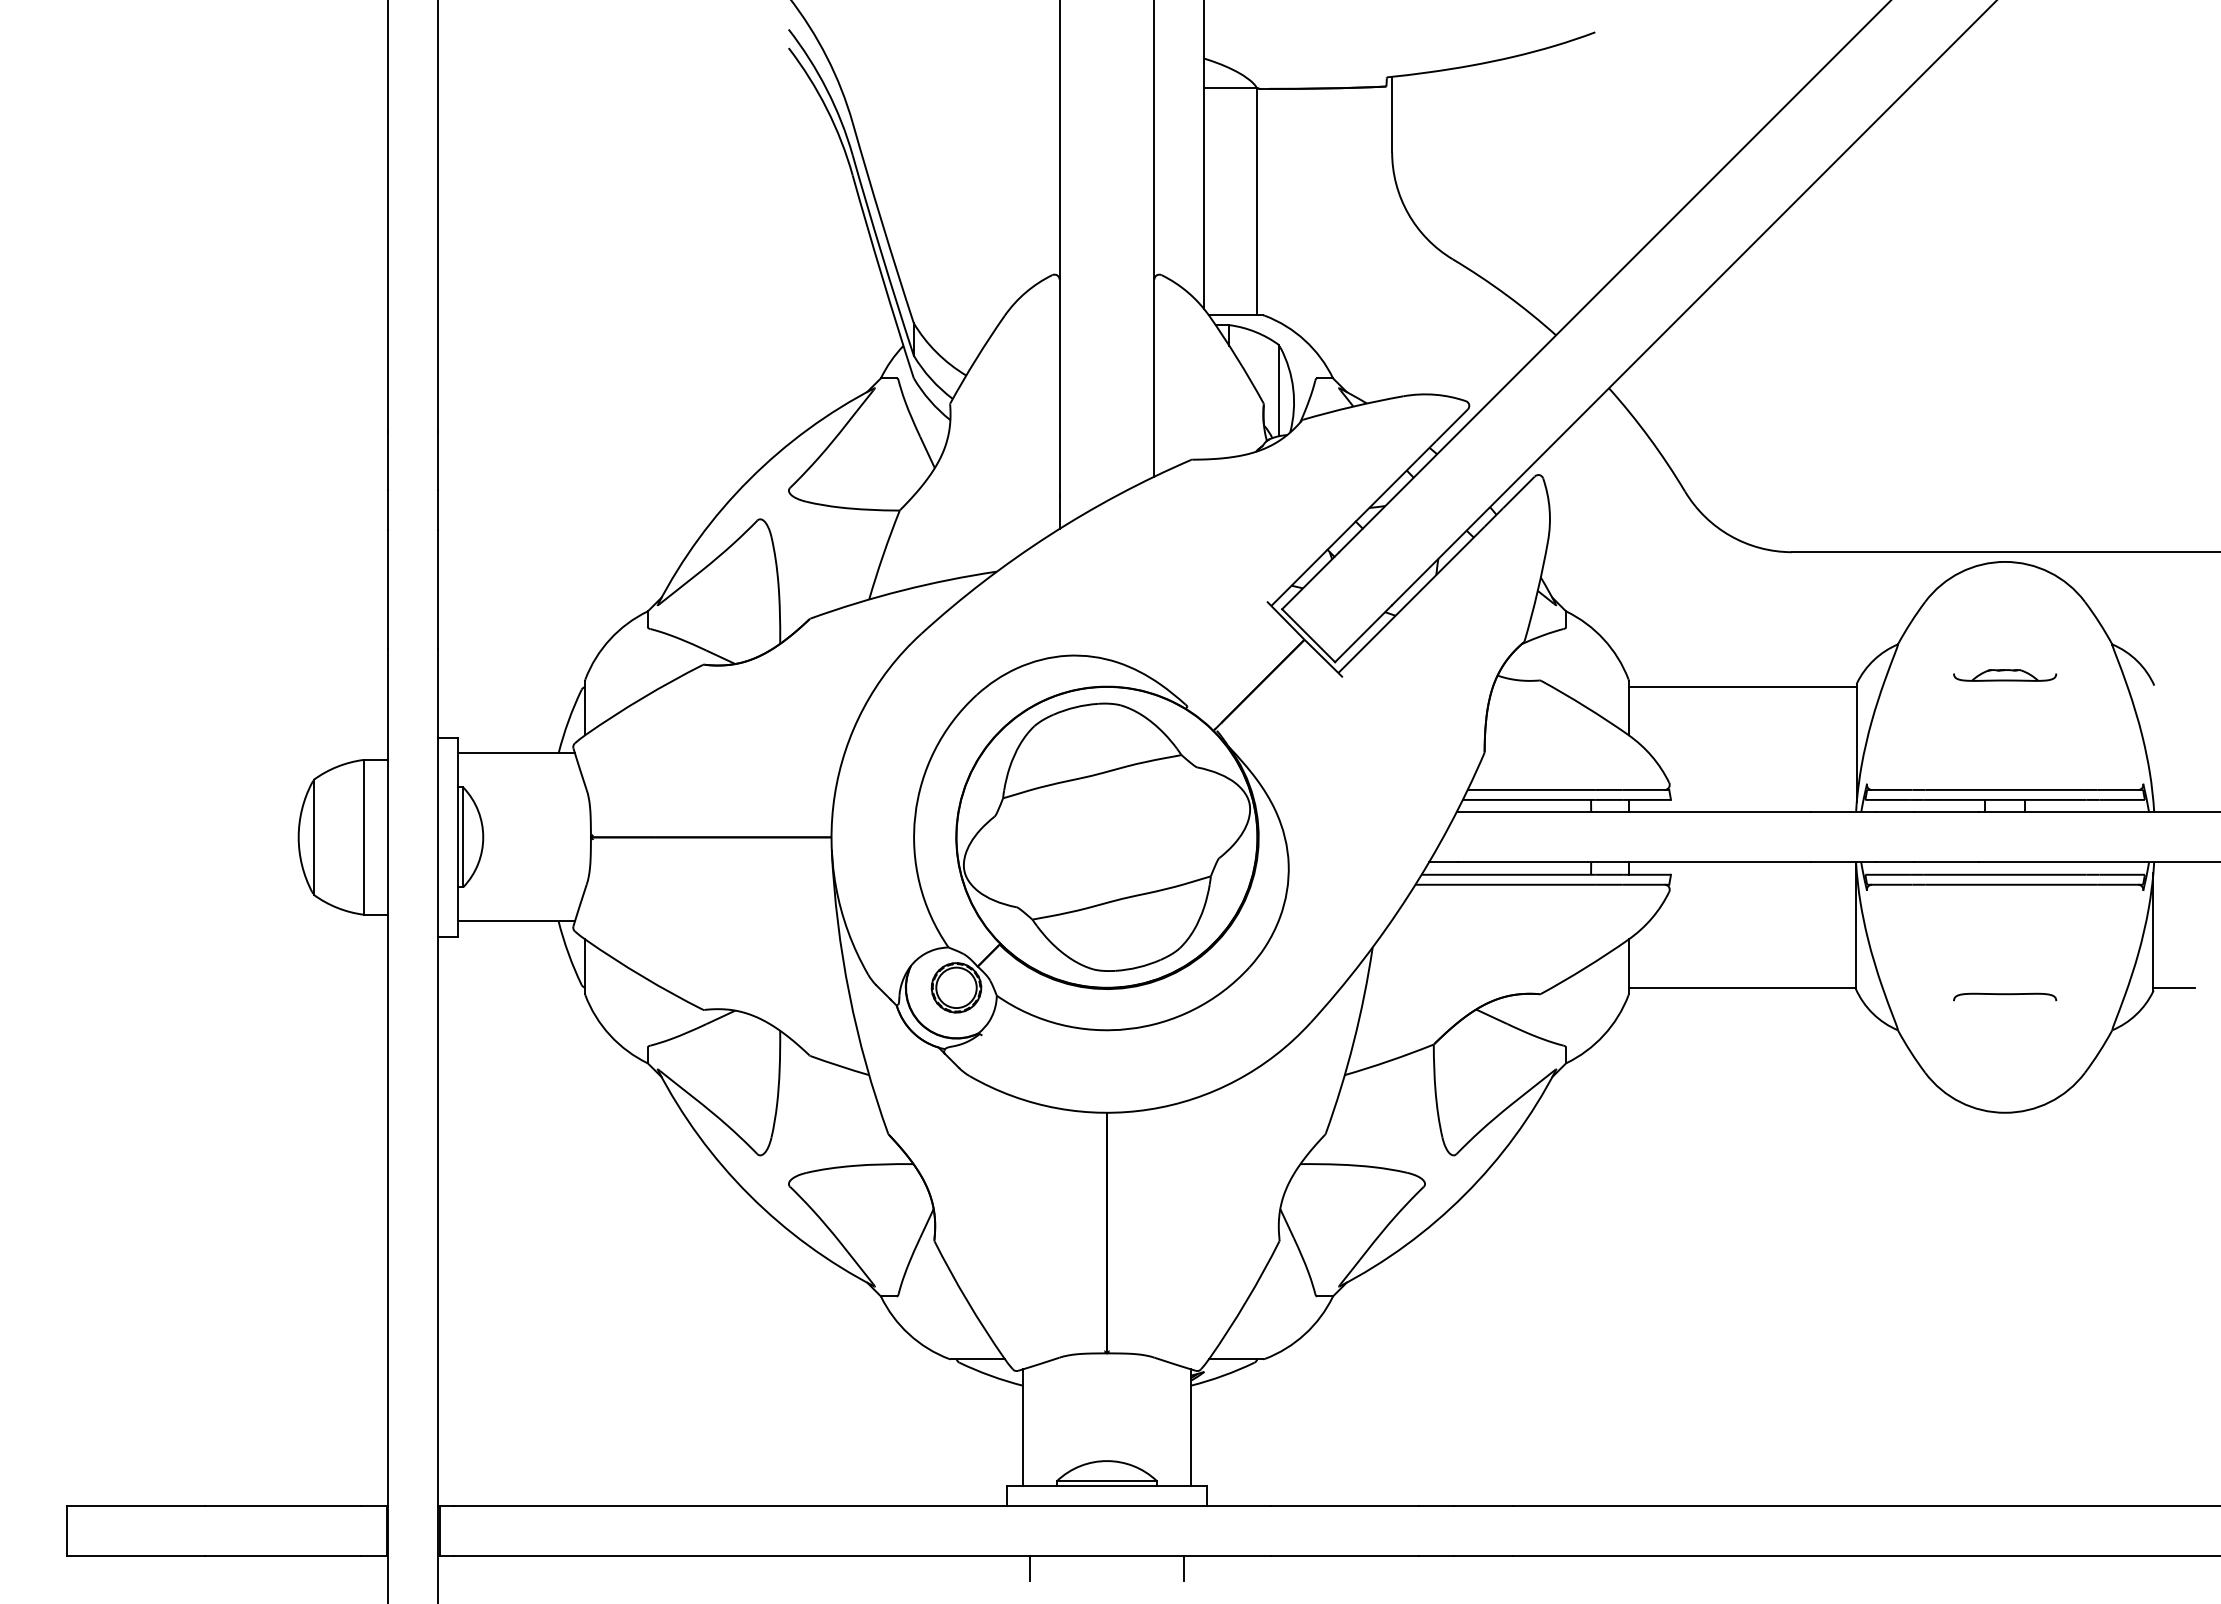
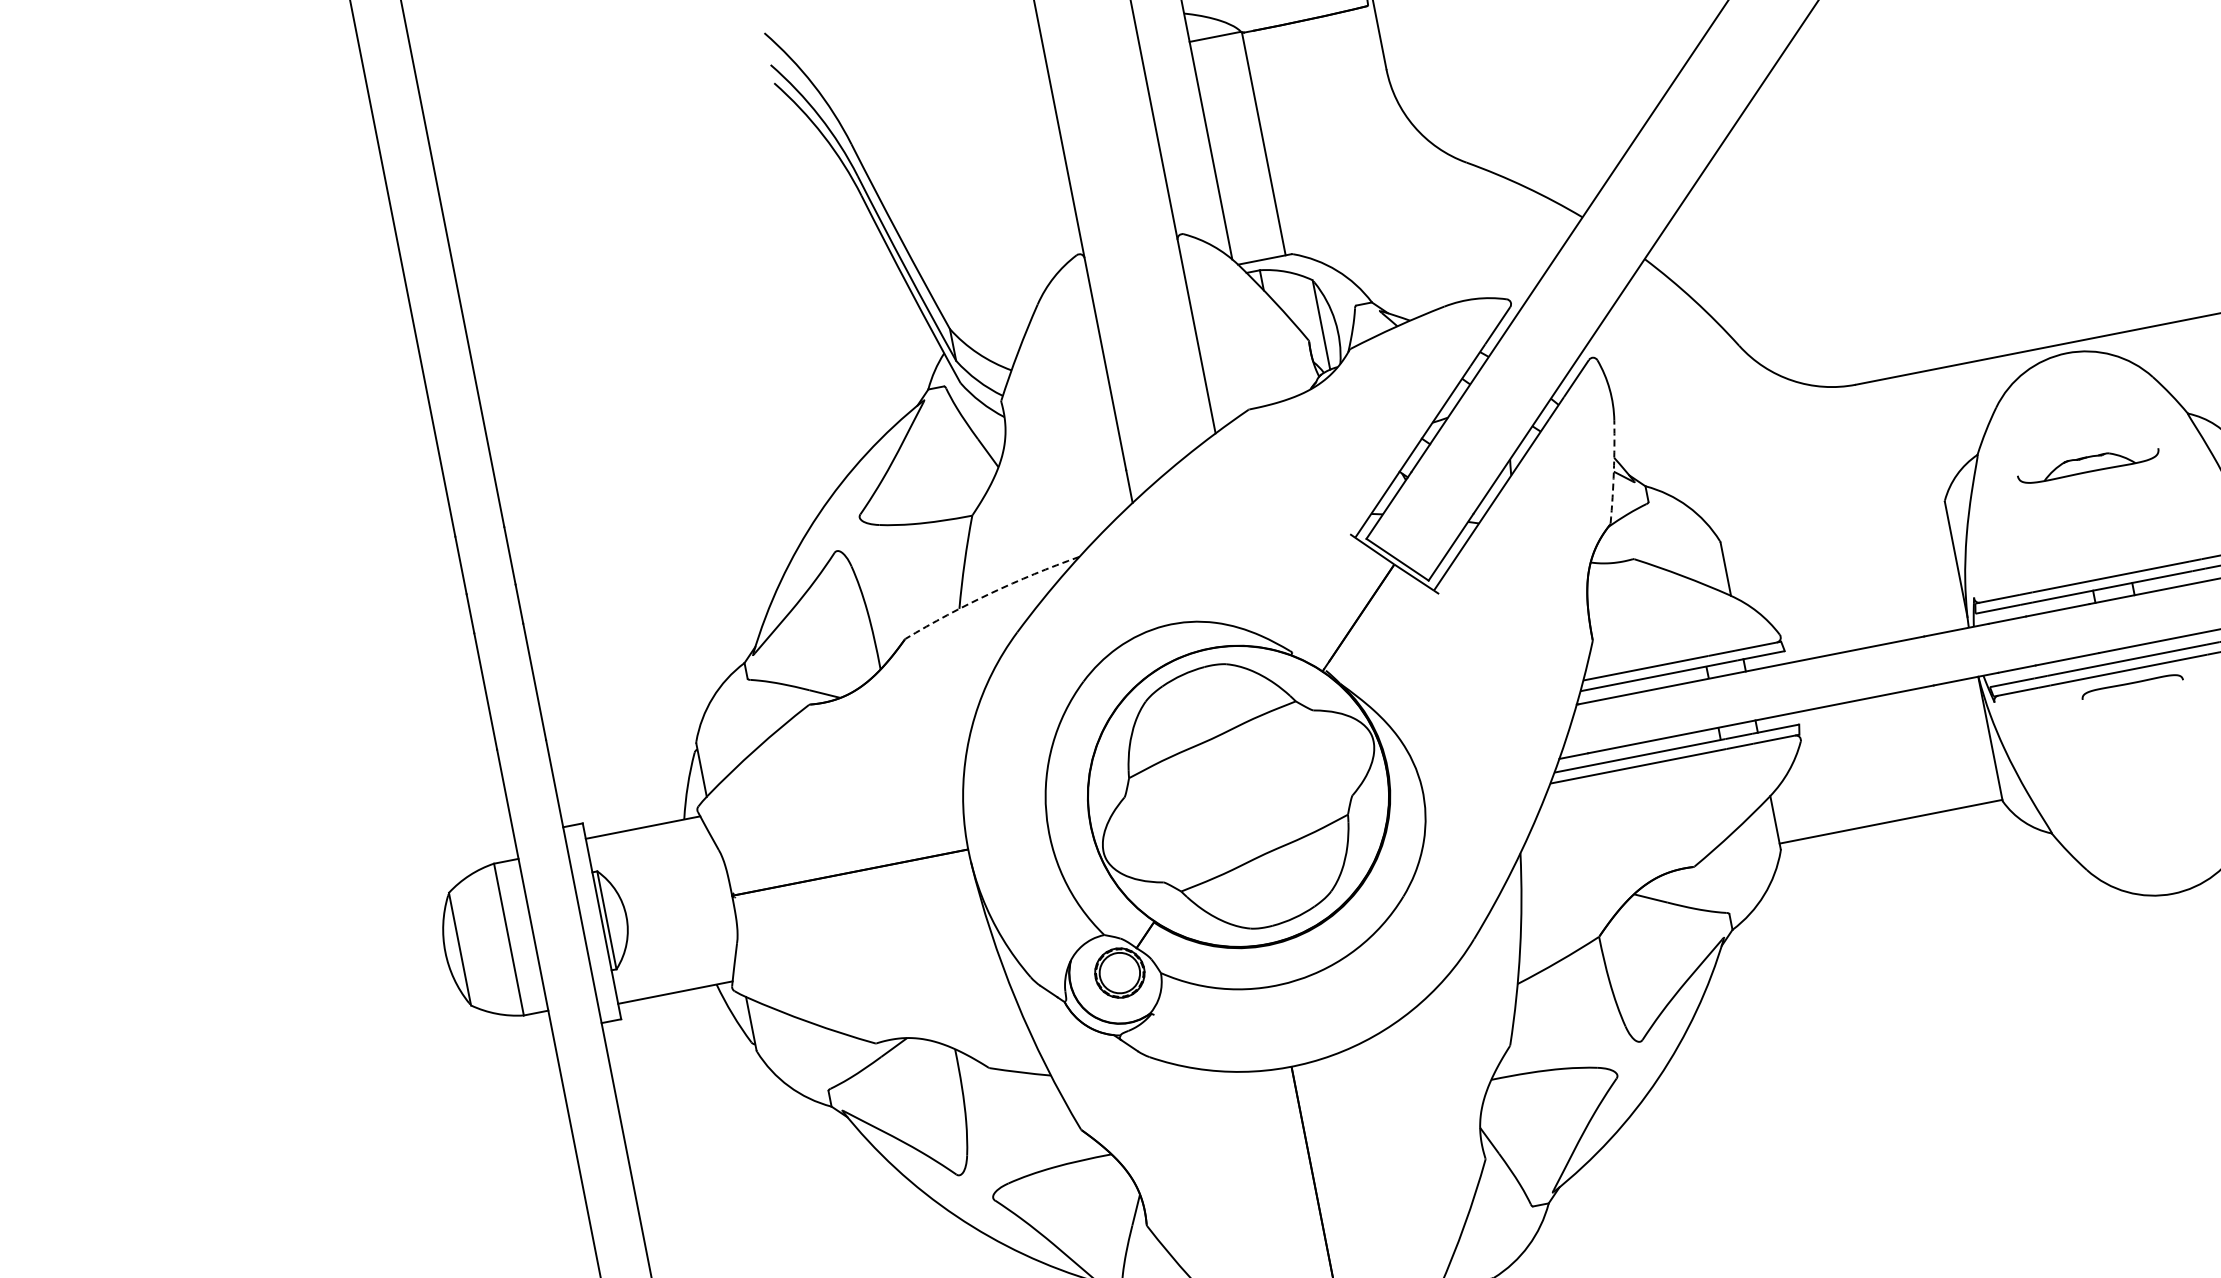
arc: (902, 590) -> (990, 593), solid -> dashed
arc: (1537, 591) -> (1613, 472), solid -> dashed
part: (2005, 675) -> (2089, 464), size x1.4
line: (1742, 686) -> (1833, 526), removed
curve: (2005, 995) -> (2132, 684), moved

